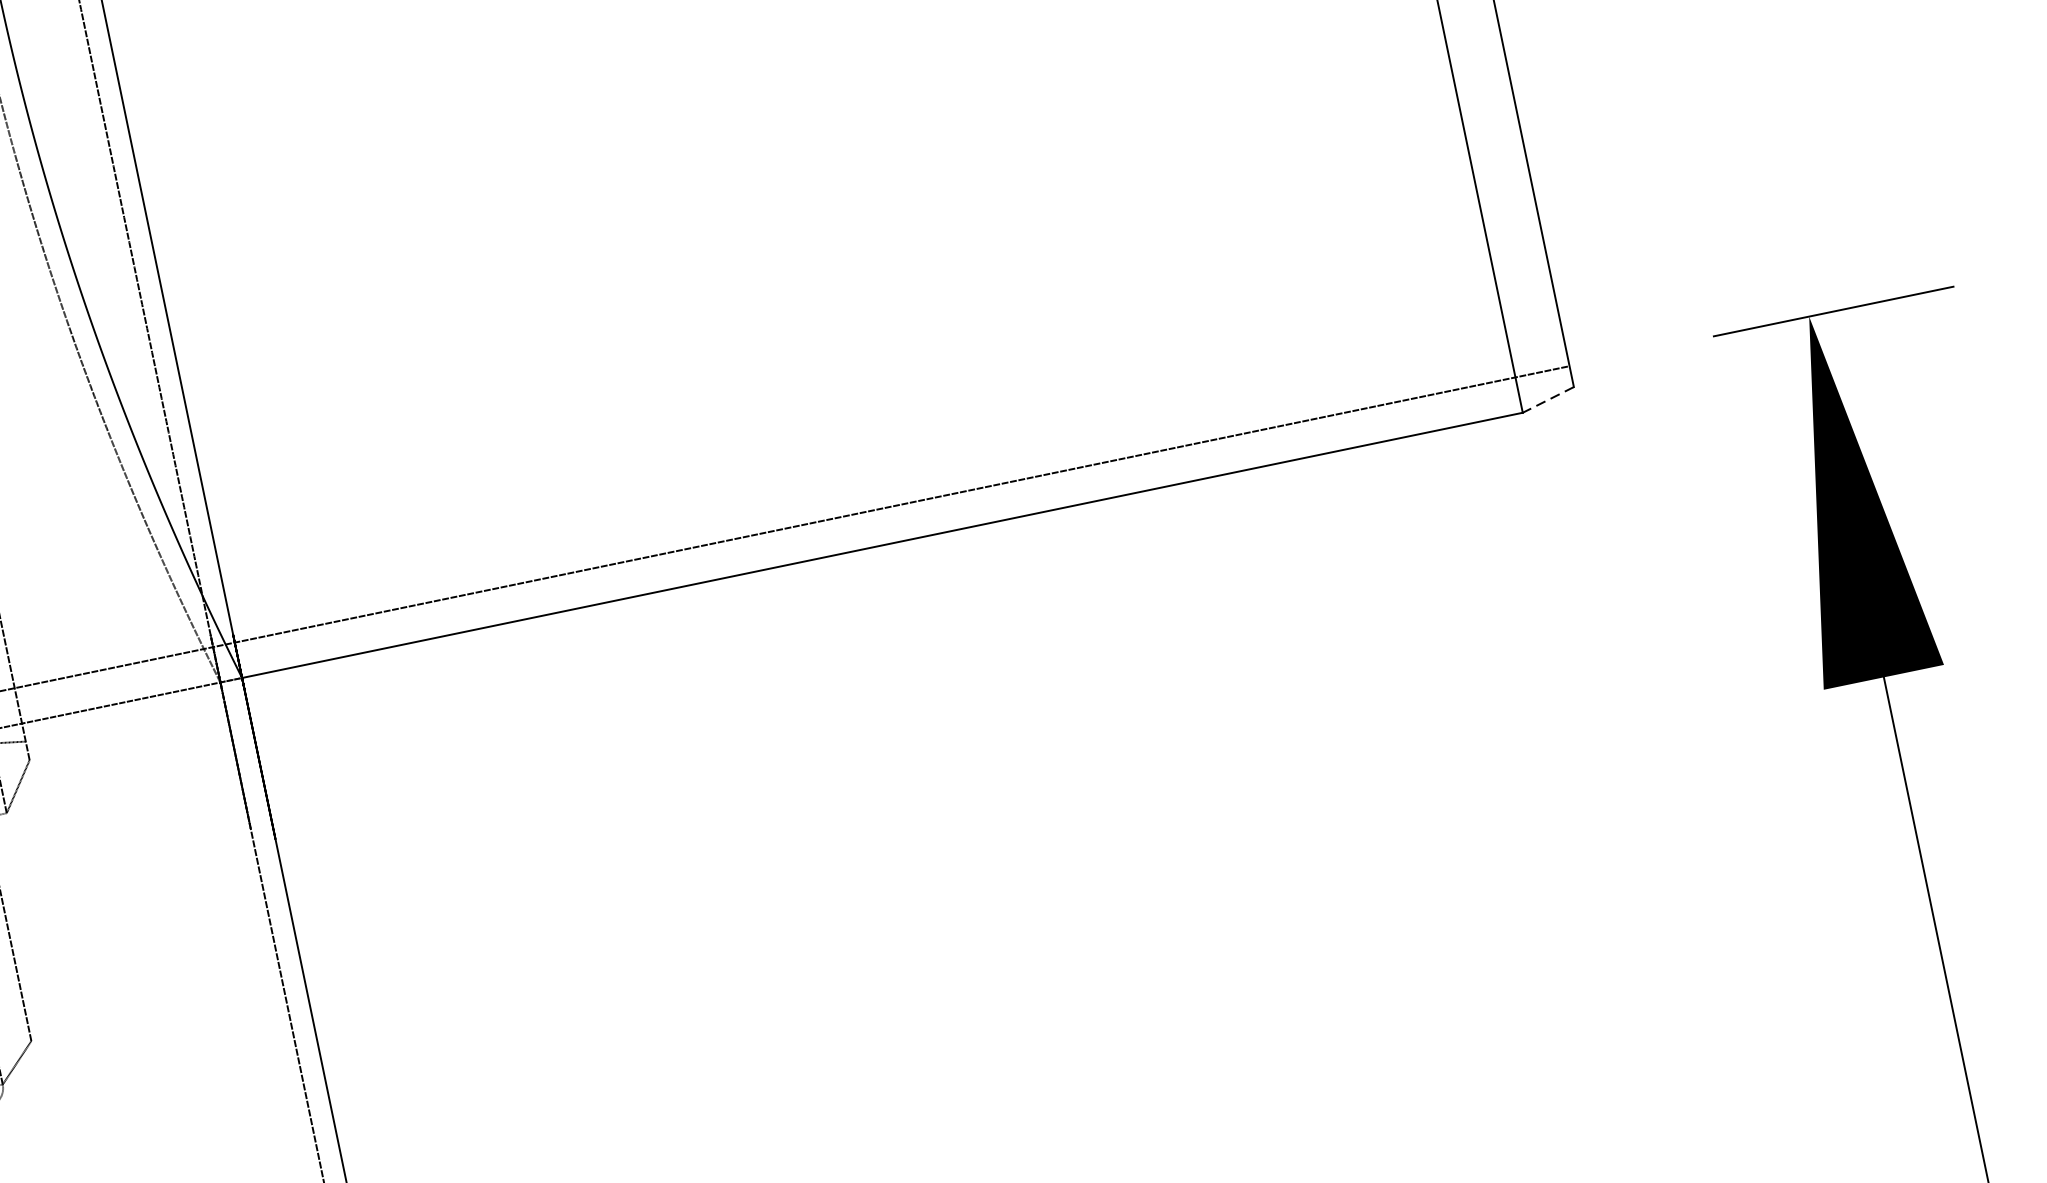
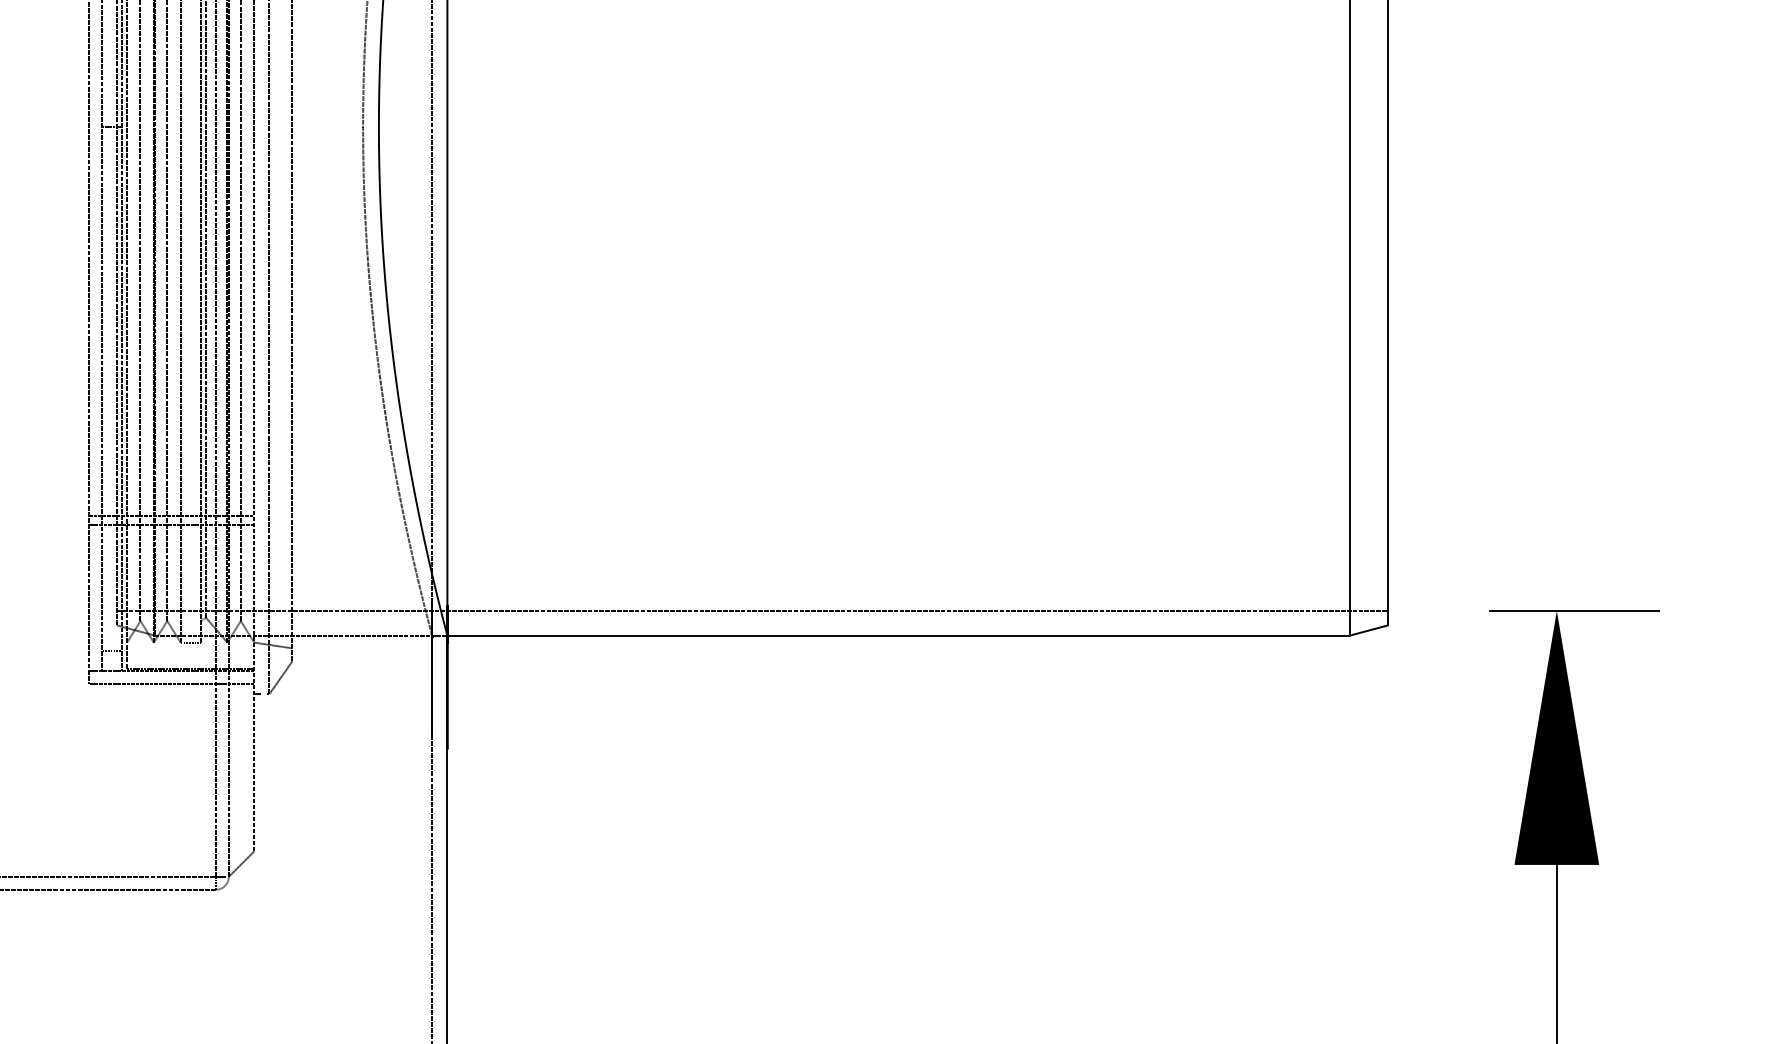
line: (1547, 400) -> (1368, 630), dashed -> solid

